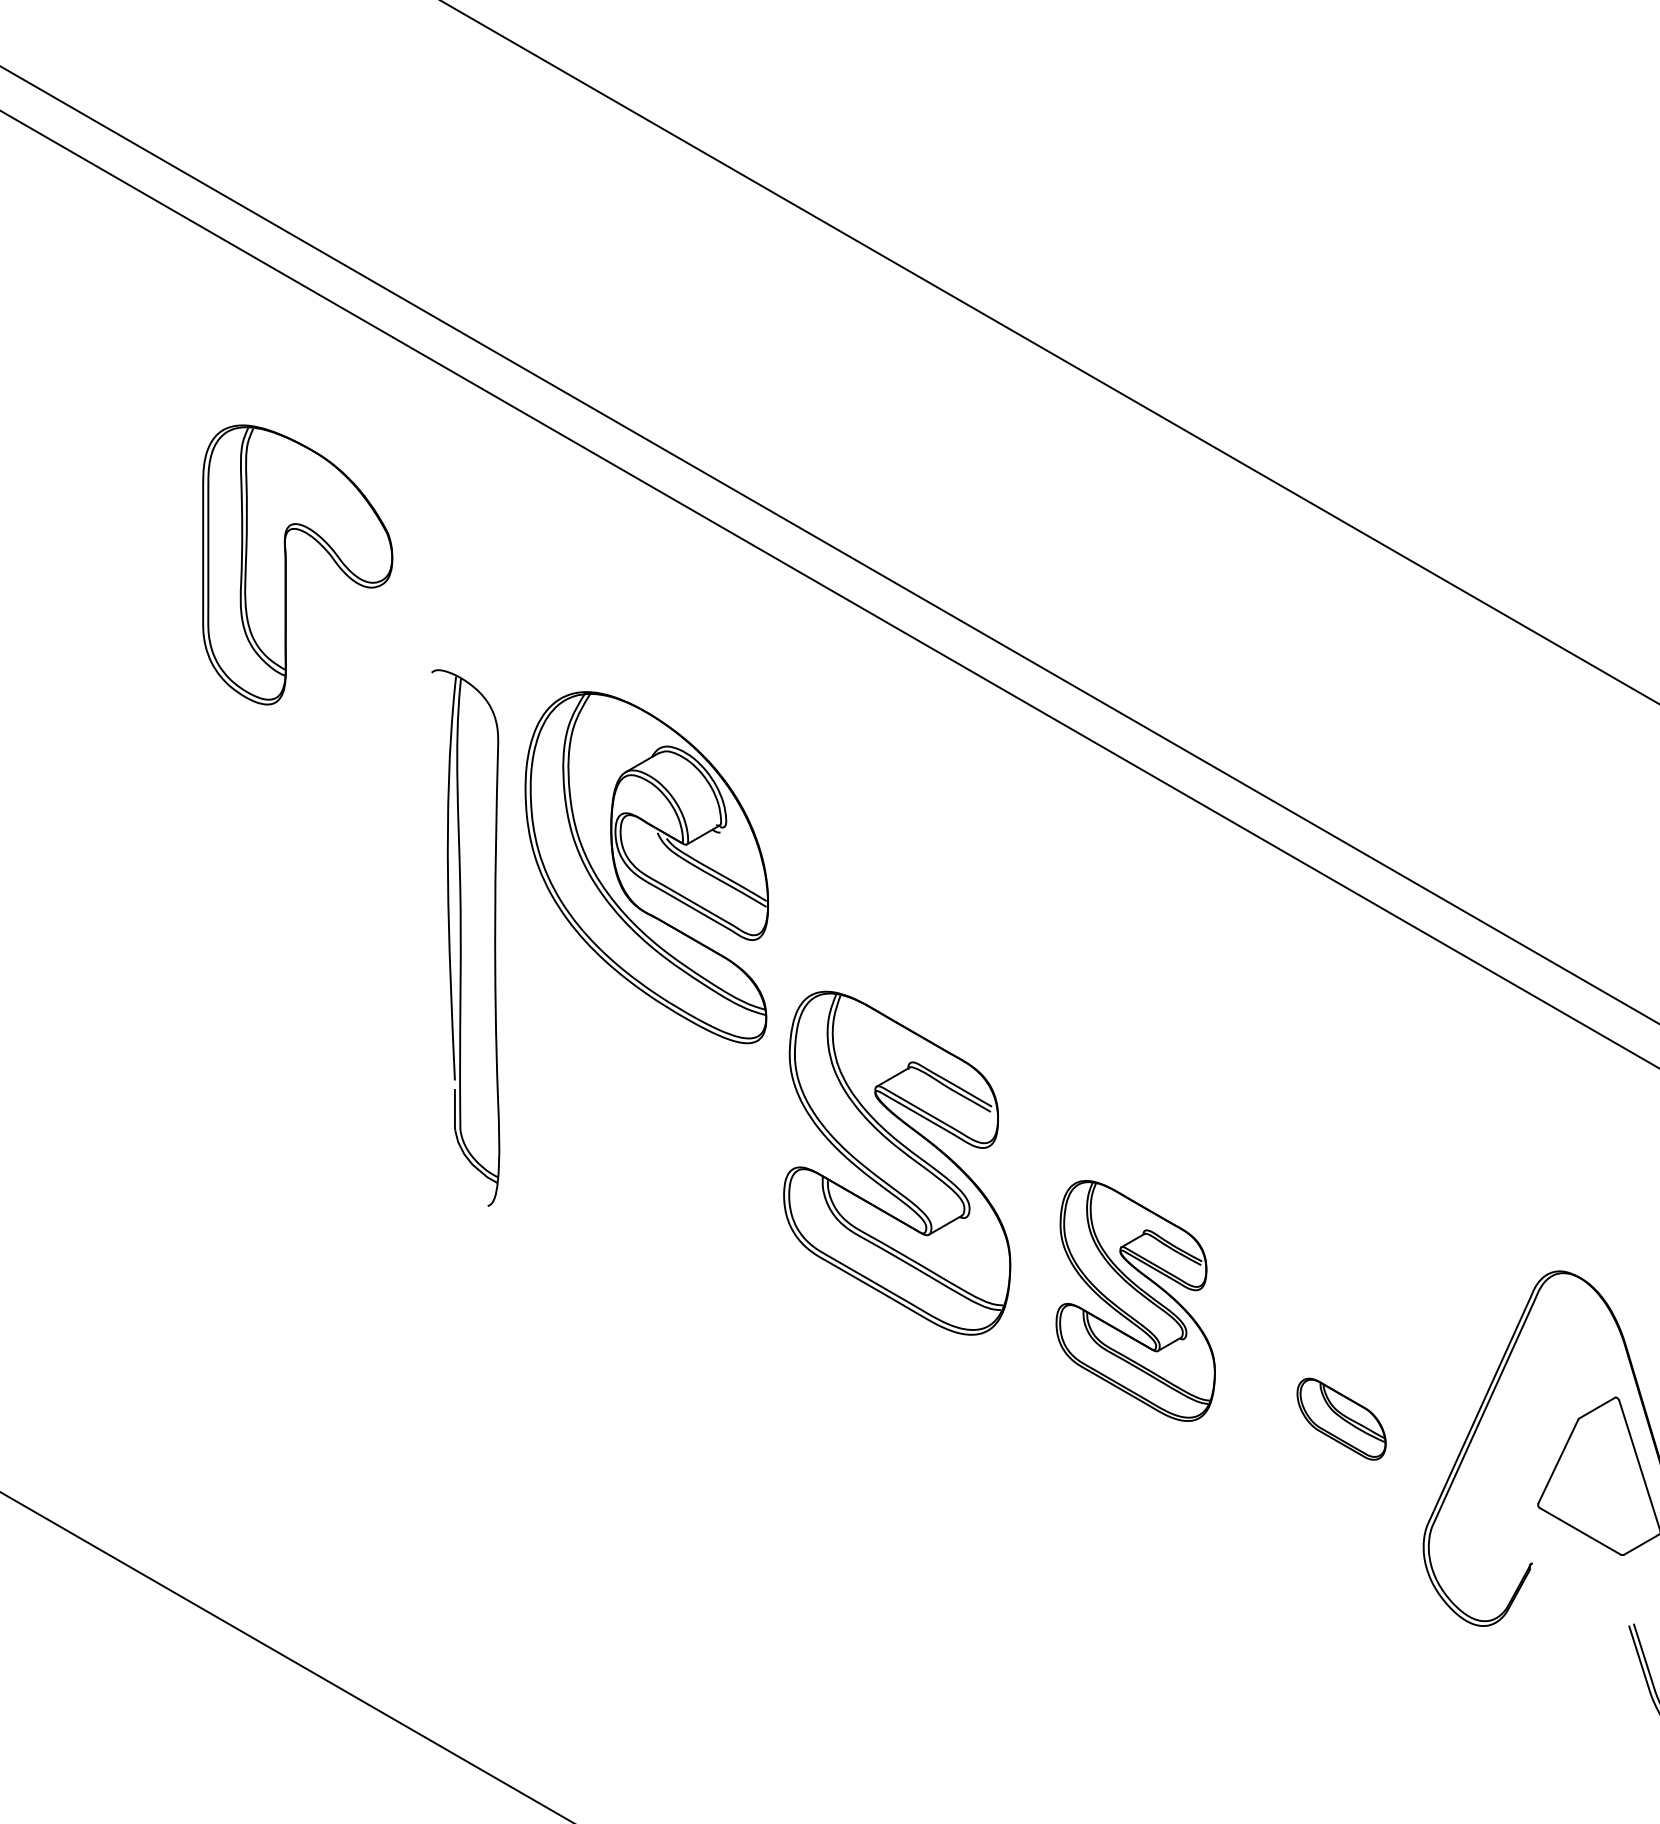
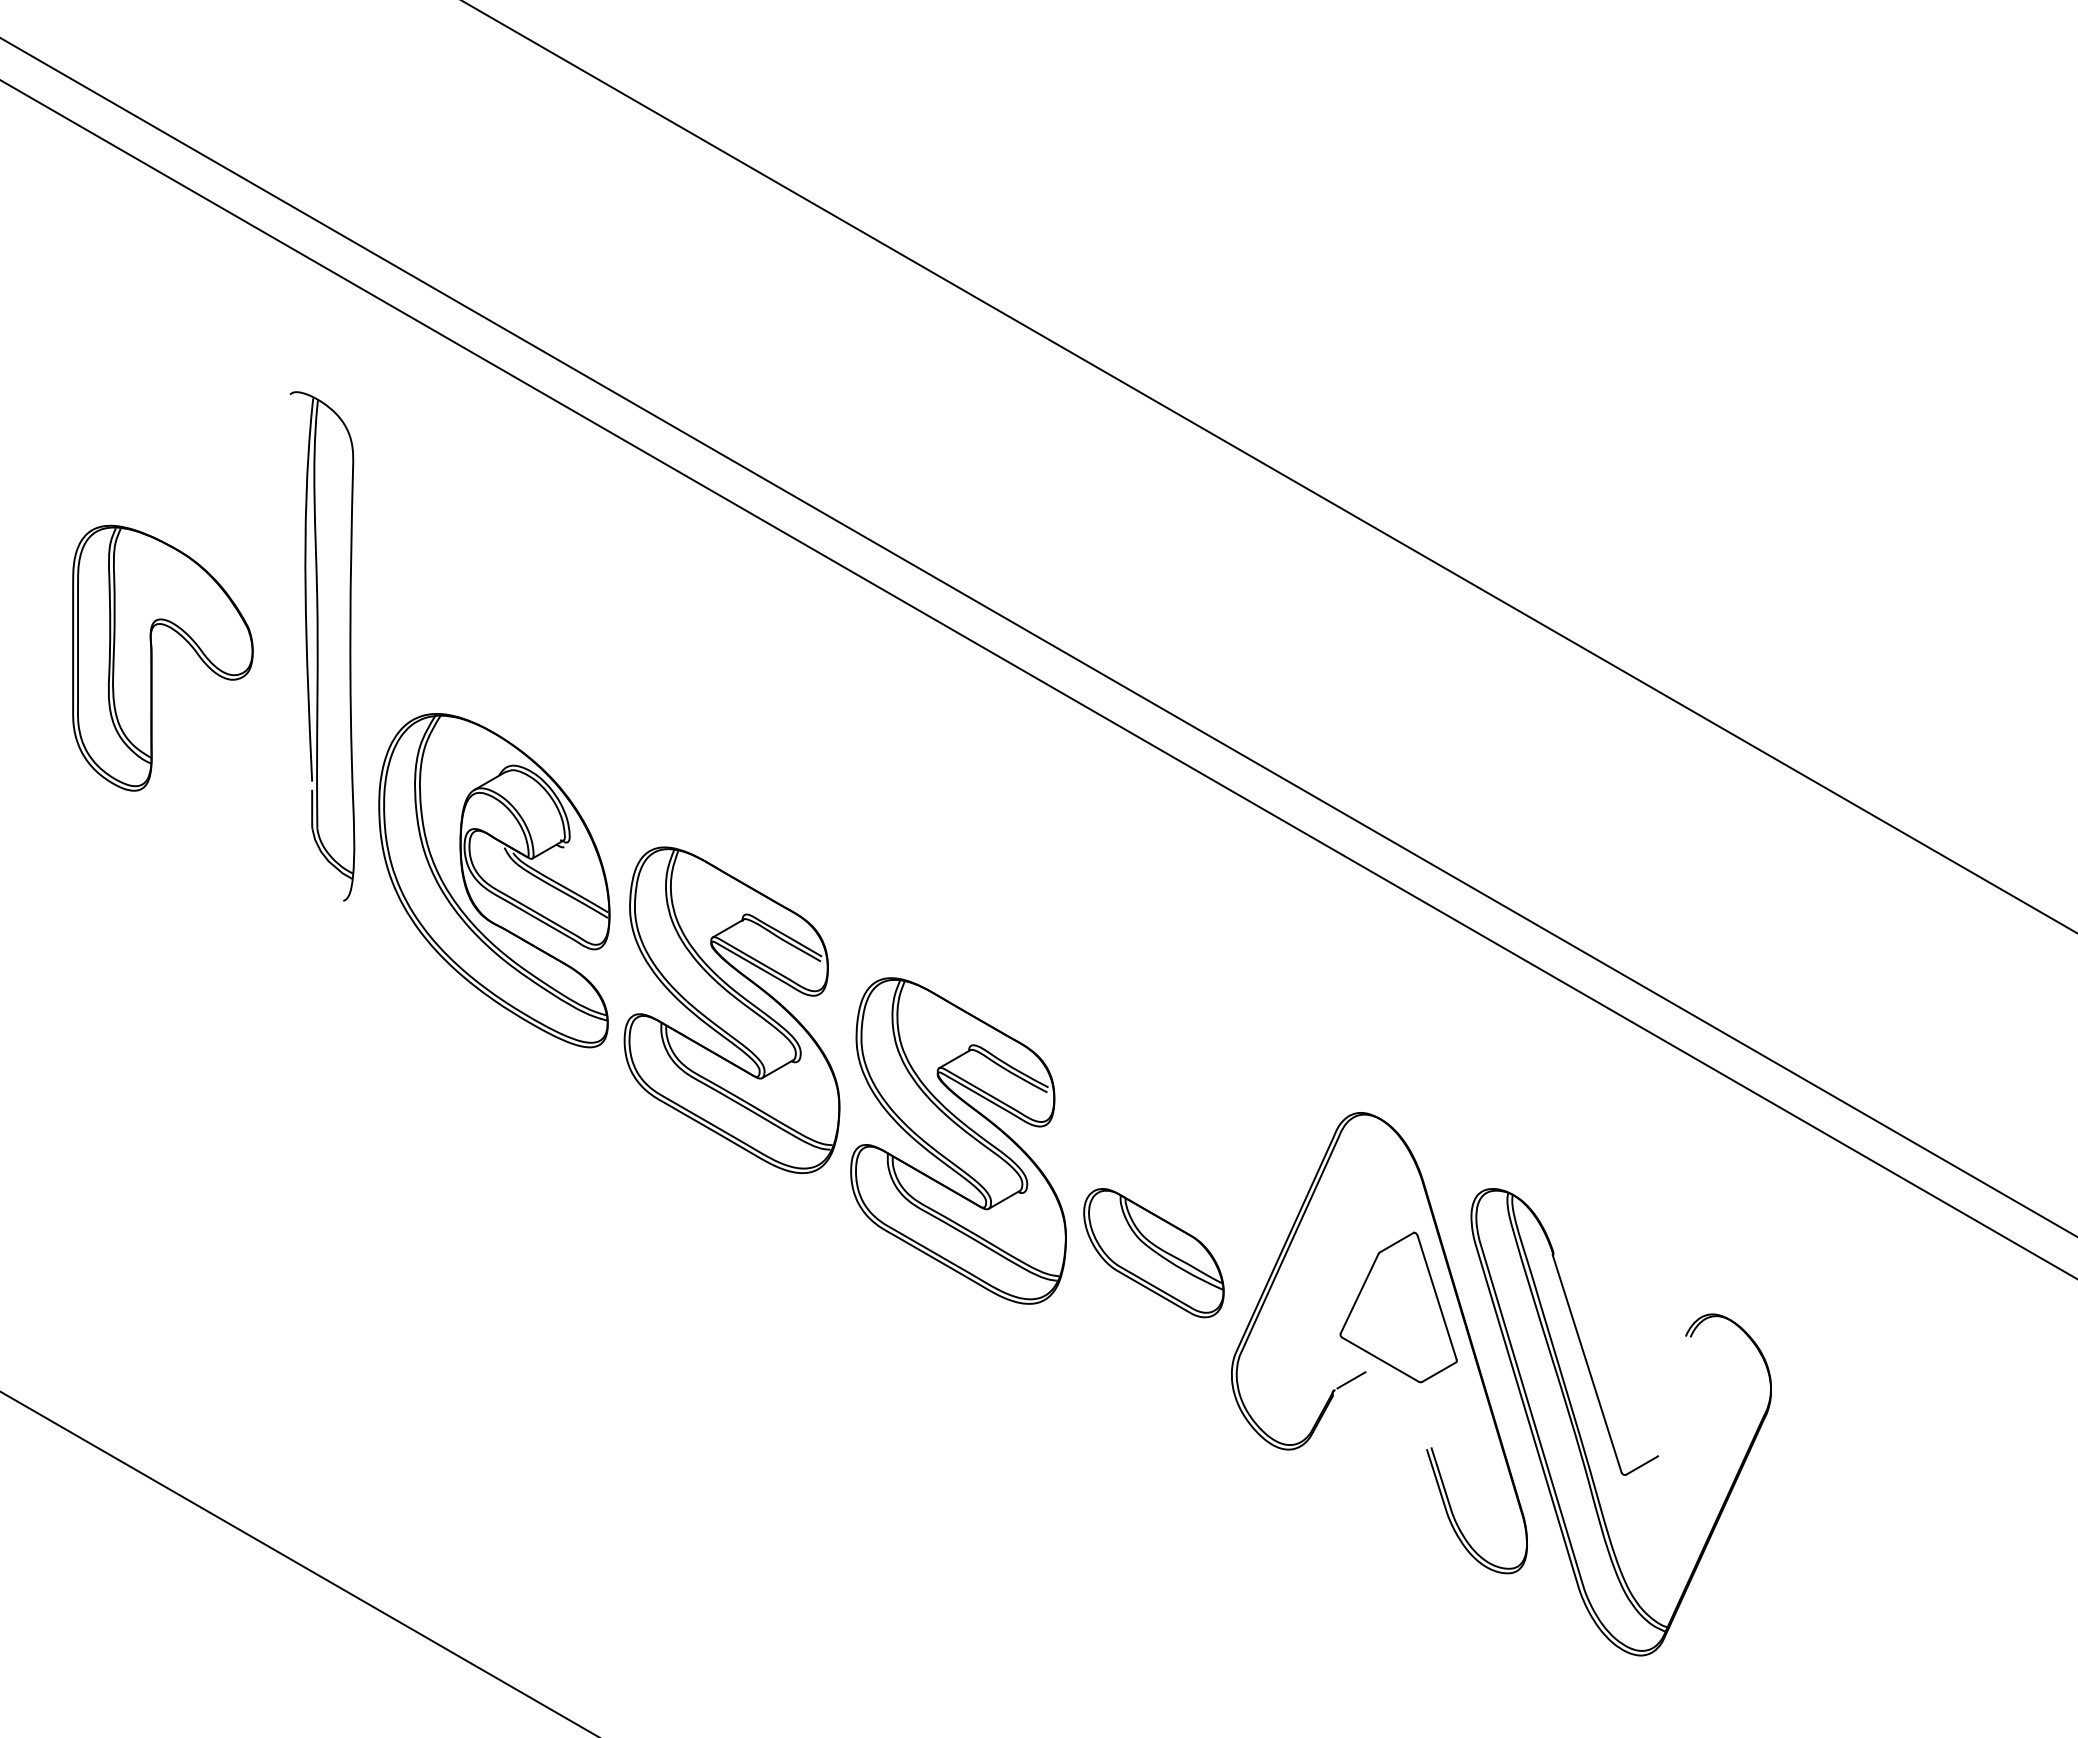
part: (286, 564) -> (152, 657), moved
part: (646, 867) -> (494, 880), moved
part: (465, 938) -> (322, 646), moved
part: (1135, 1300) -> (958, 1140), size x1.43
part: (1341, 1419) -> (1153, 1253), size x1.67
line: (1549, 1553) -> (1351, 1380), added

